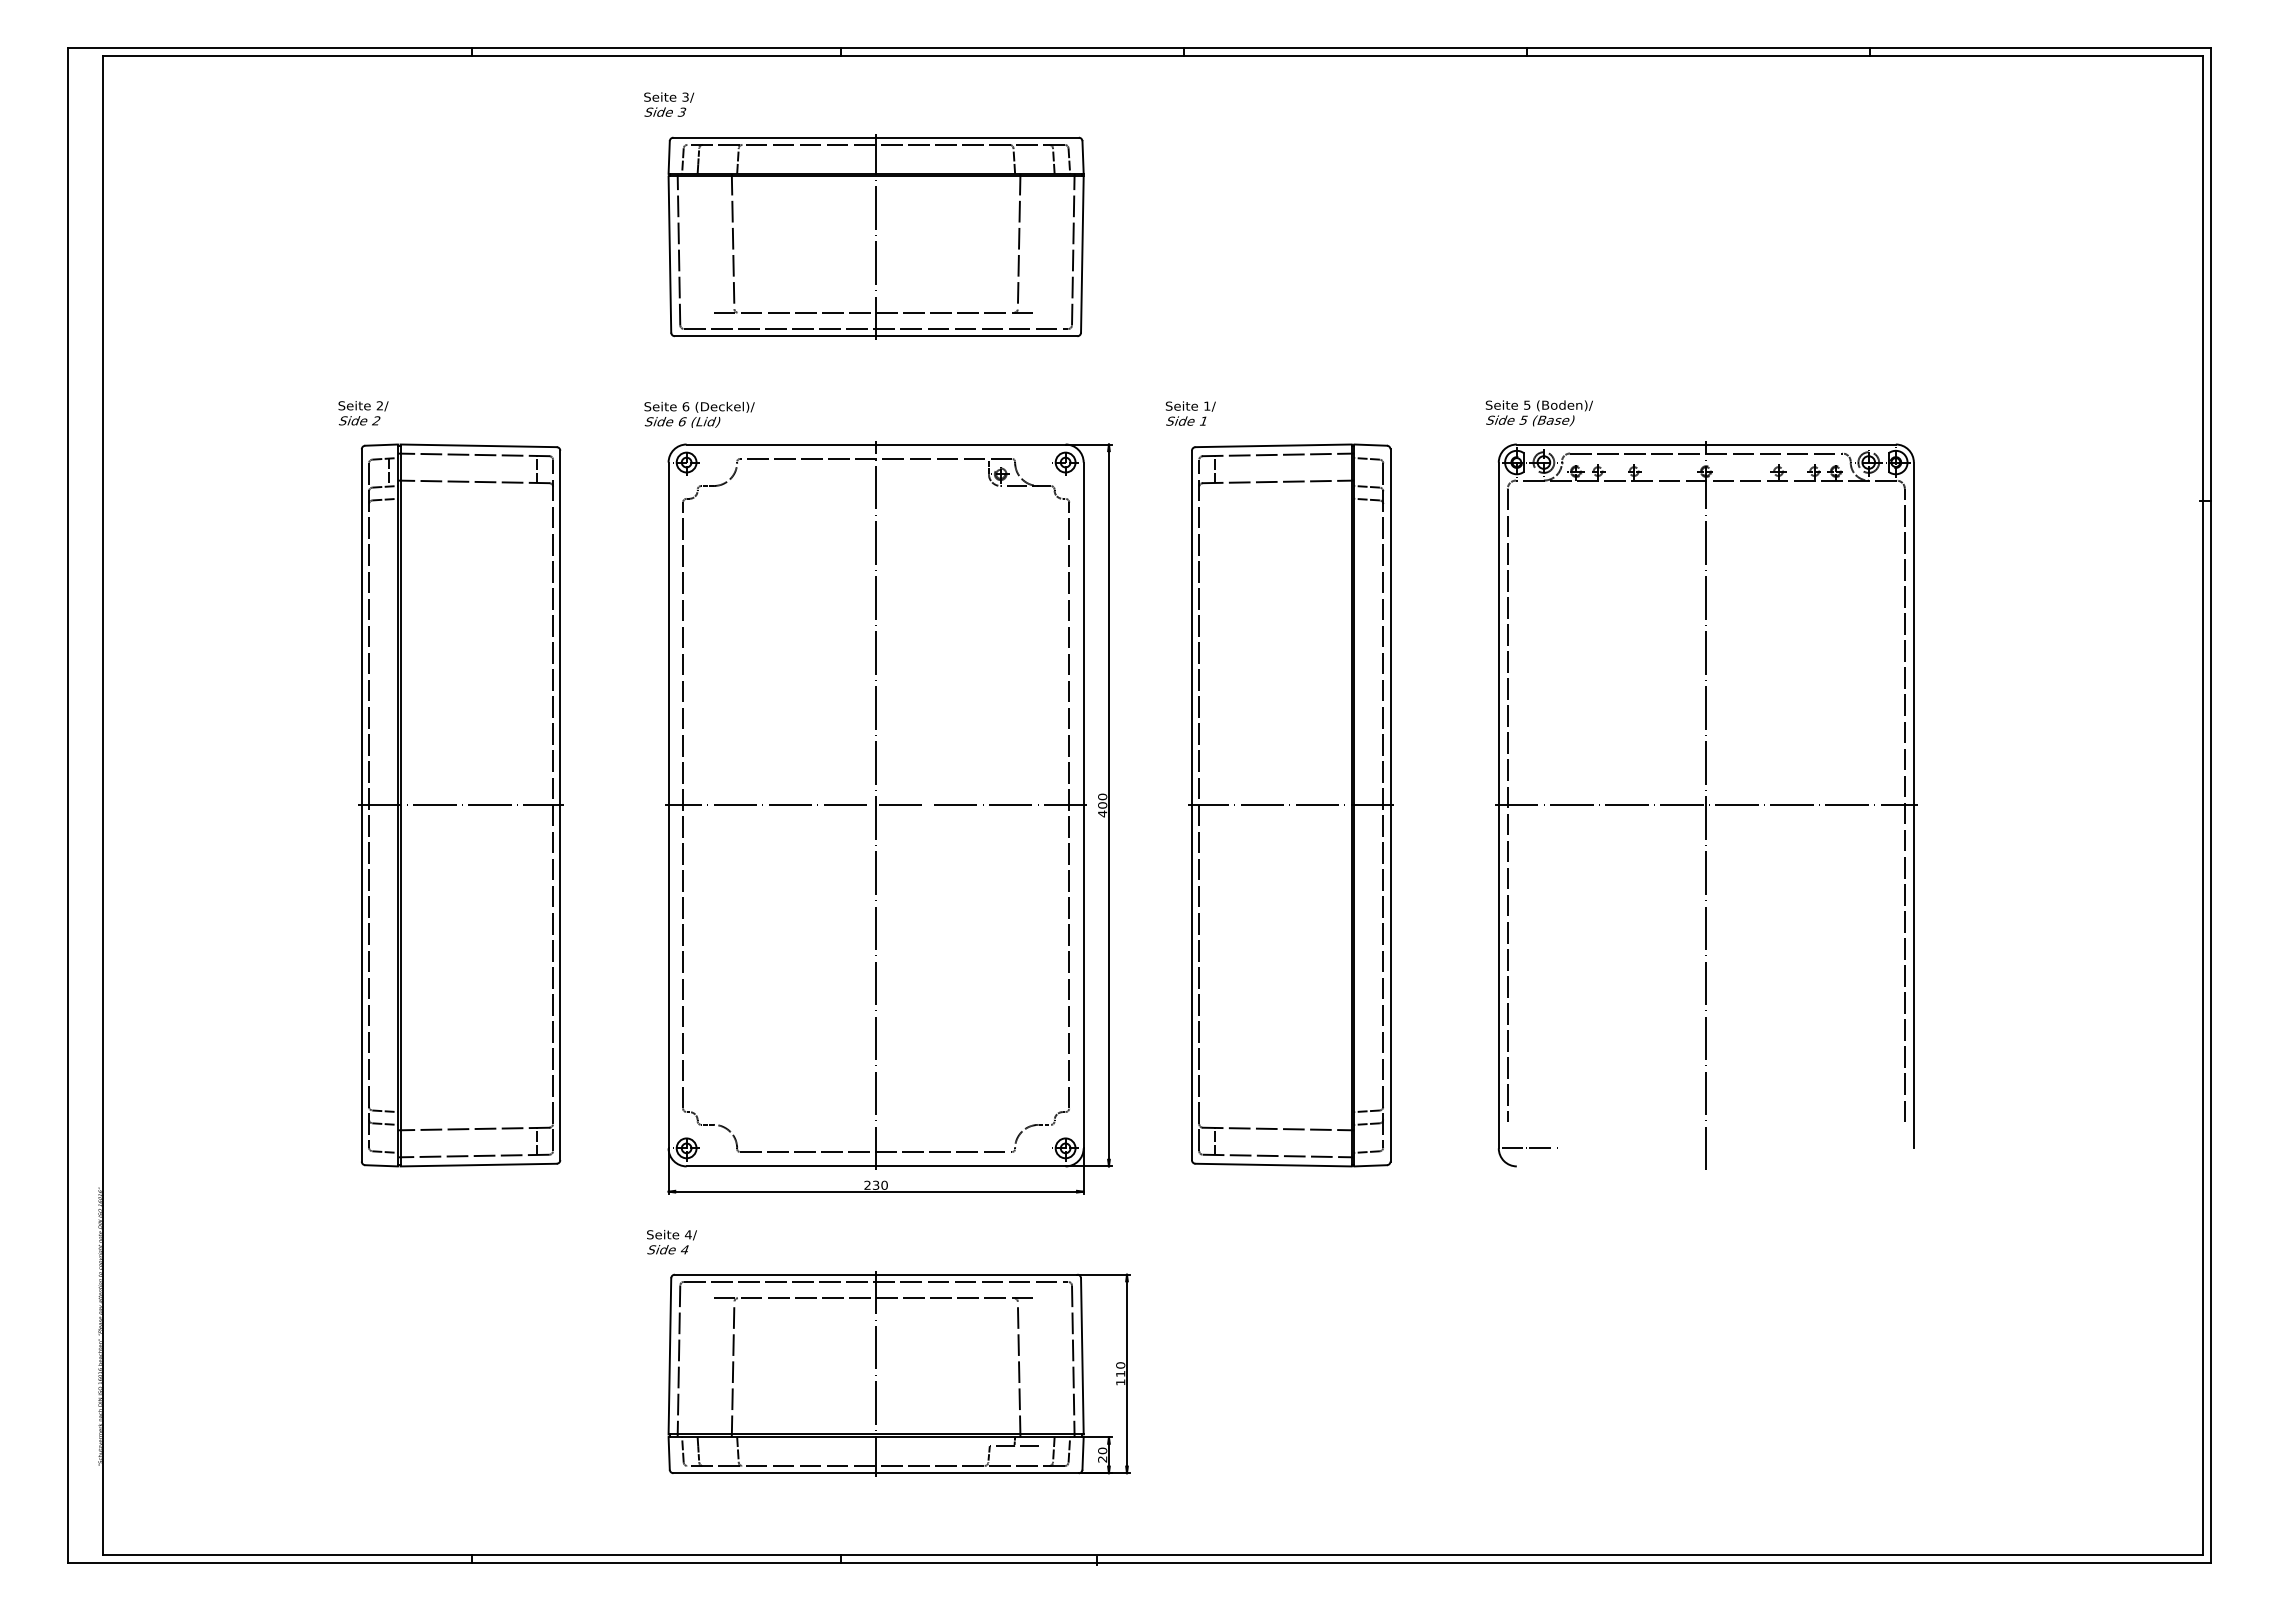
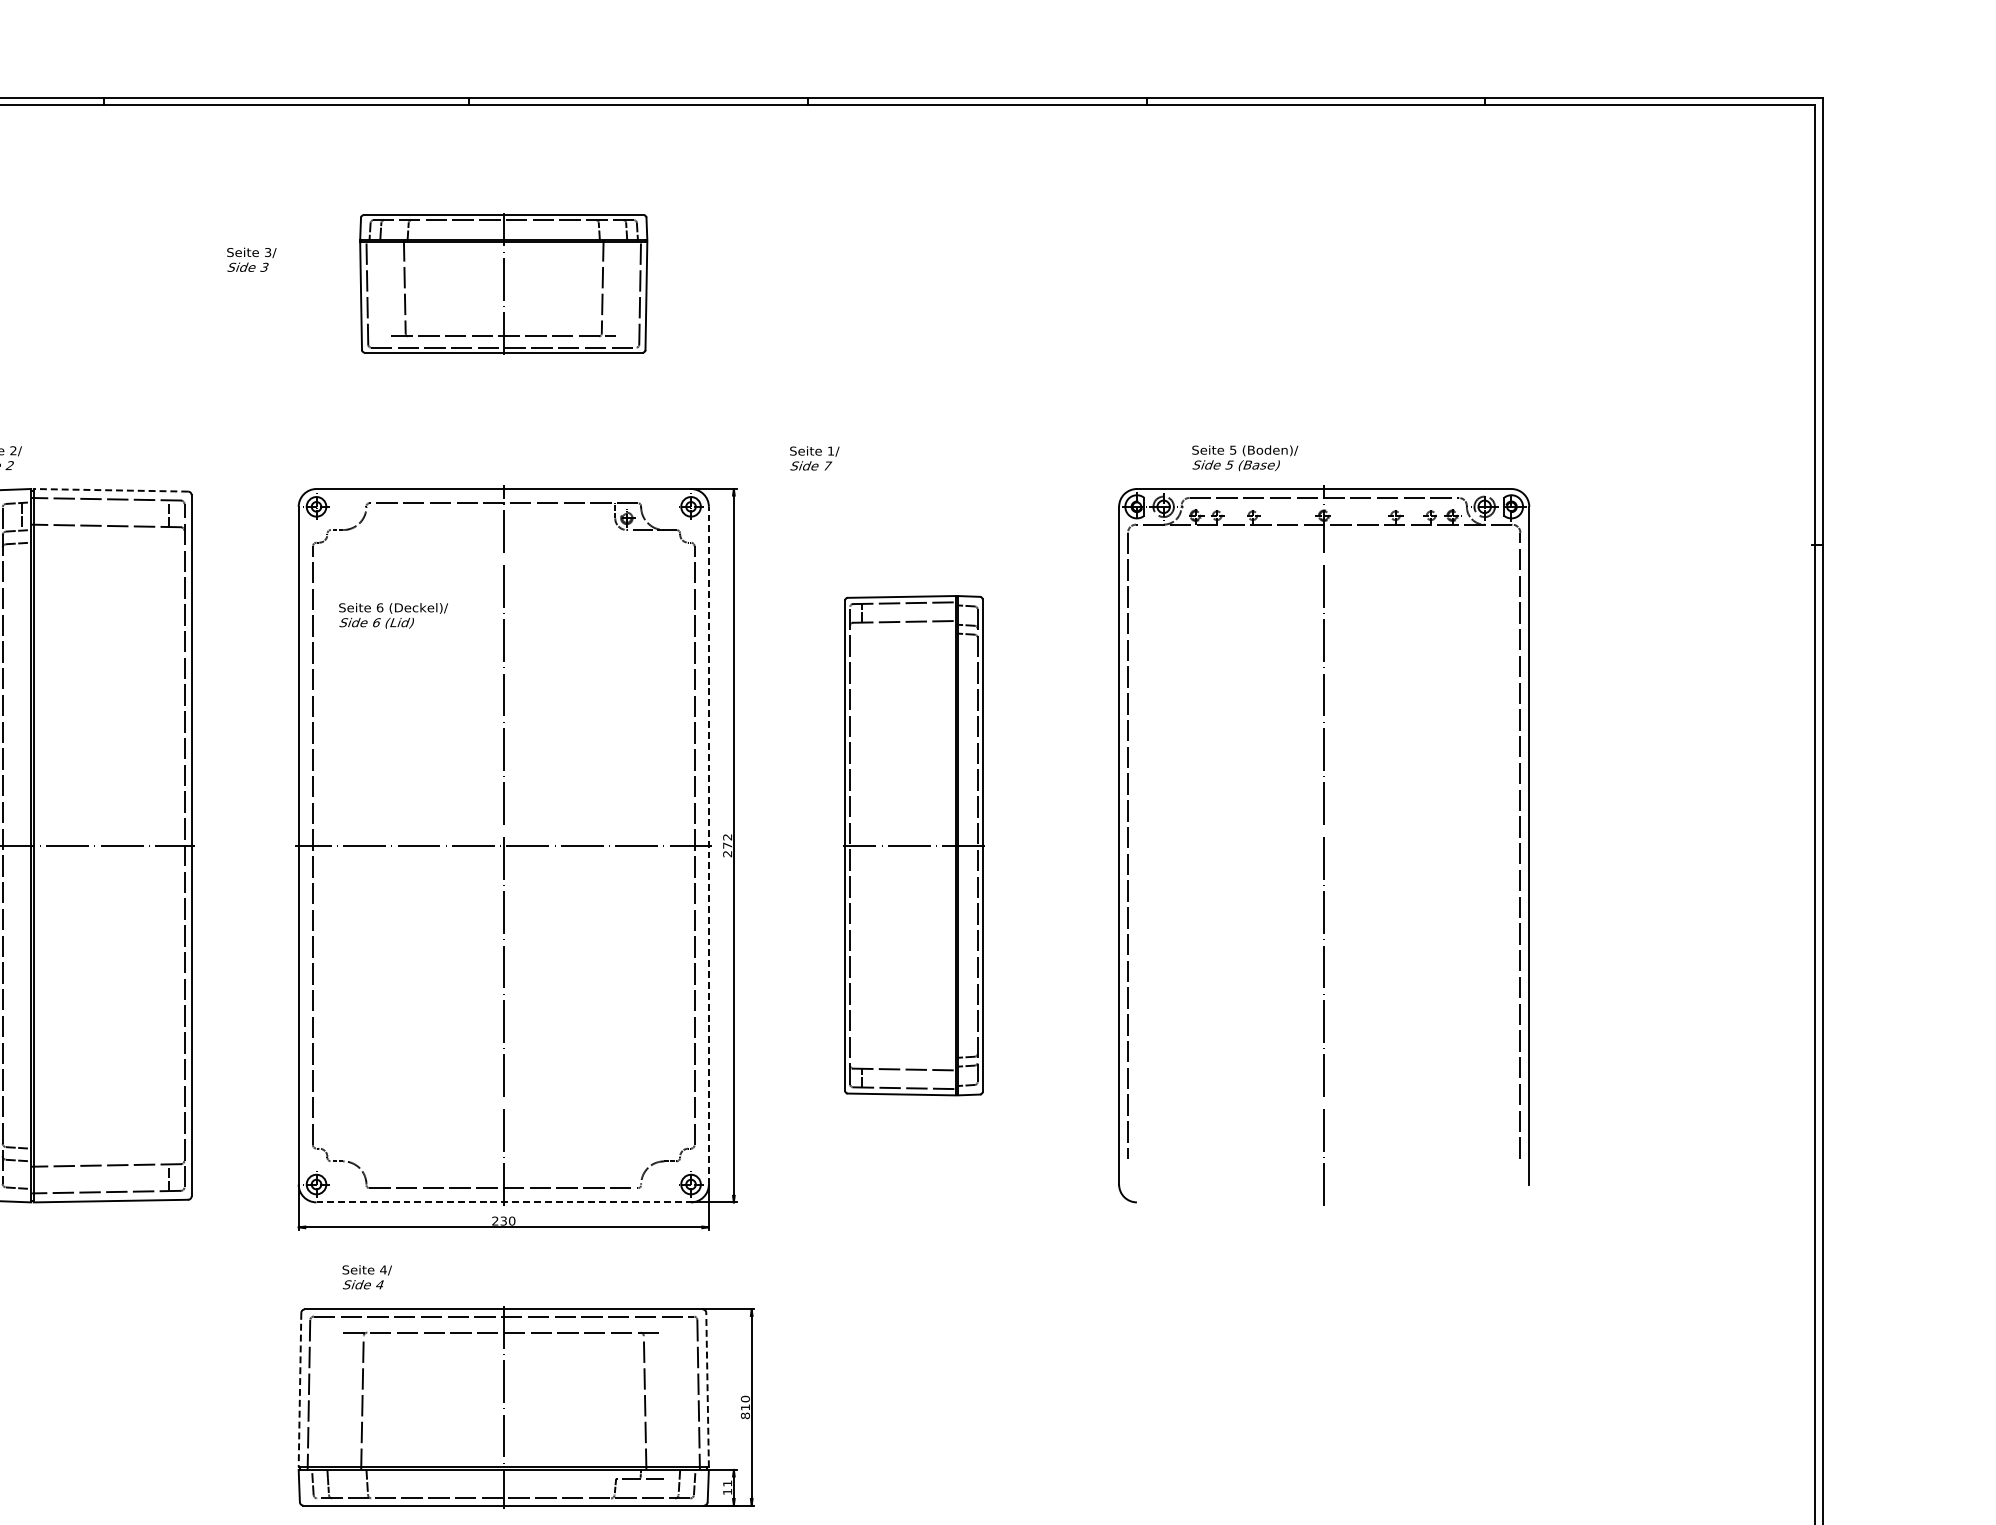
text: (669, 104) -> (252, 259), moved
part: (875, 236) -> (503, 283), size x0.7
text: (1538, 413) -> (1244, 458), moved
text: (699, 414) -> (393, 615), moved
text: (1204, 420) -> (828, 465), 1 -> 7
line: (478, 445) -> (110, 489), solid -> dashed
line: (1083, 805) -> (708, 845), solid -> dashed
text: (1102, 805) -> (727, 845), 400 -> 272
part: (1290, 805) -> (913, 845), size x0.7
line: (1706, 805) -> (1324, 845), removed
line: (1529, 1148) -> (1149, 1184), removed
line: (876, 1166) -> (504, 1202), solid -> dashed
text: (671, 1242) -> (366, 1277), moved
line: (1082, 1355) -> (707, 1389), solid -> dashed
line: (669, 1356) -> (299, 1390), solid -> dashed
text: (1120, 1382) -> (745, 1415), 110 -> 810
text: (1102, 1454) -> (727, 1487), 20 -> 11

